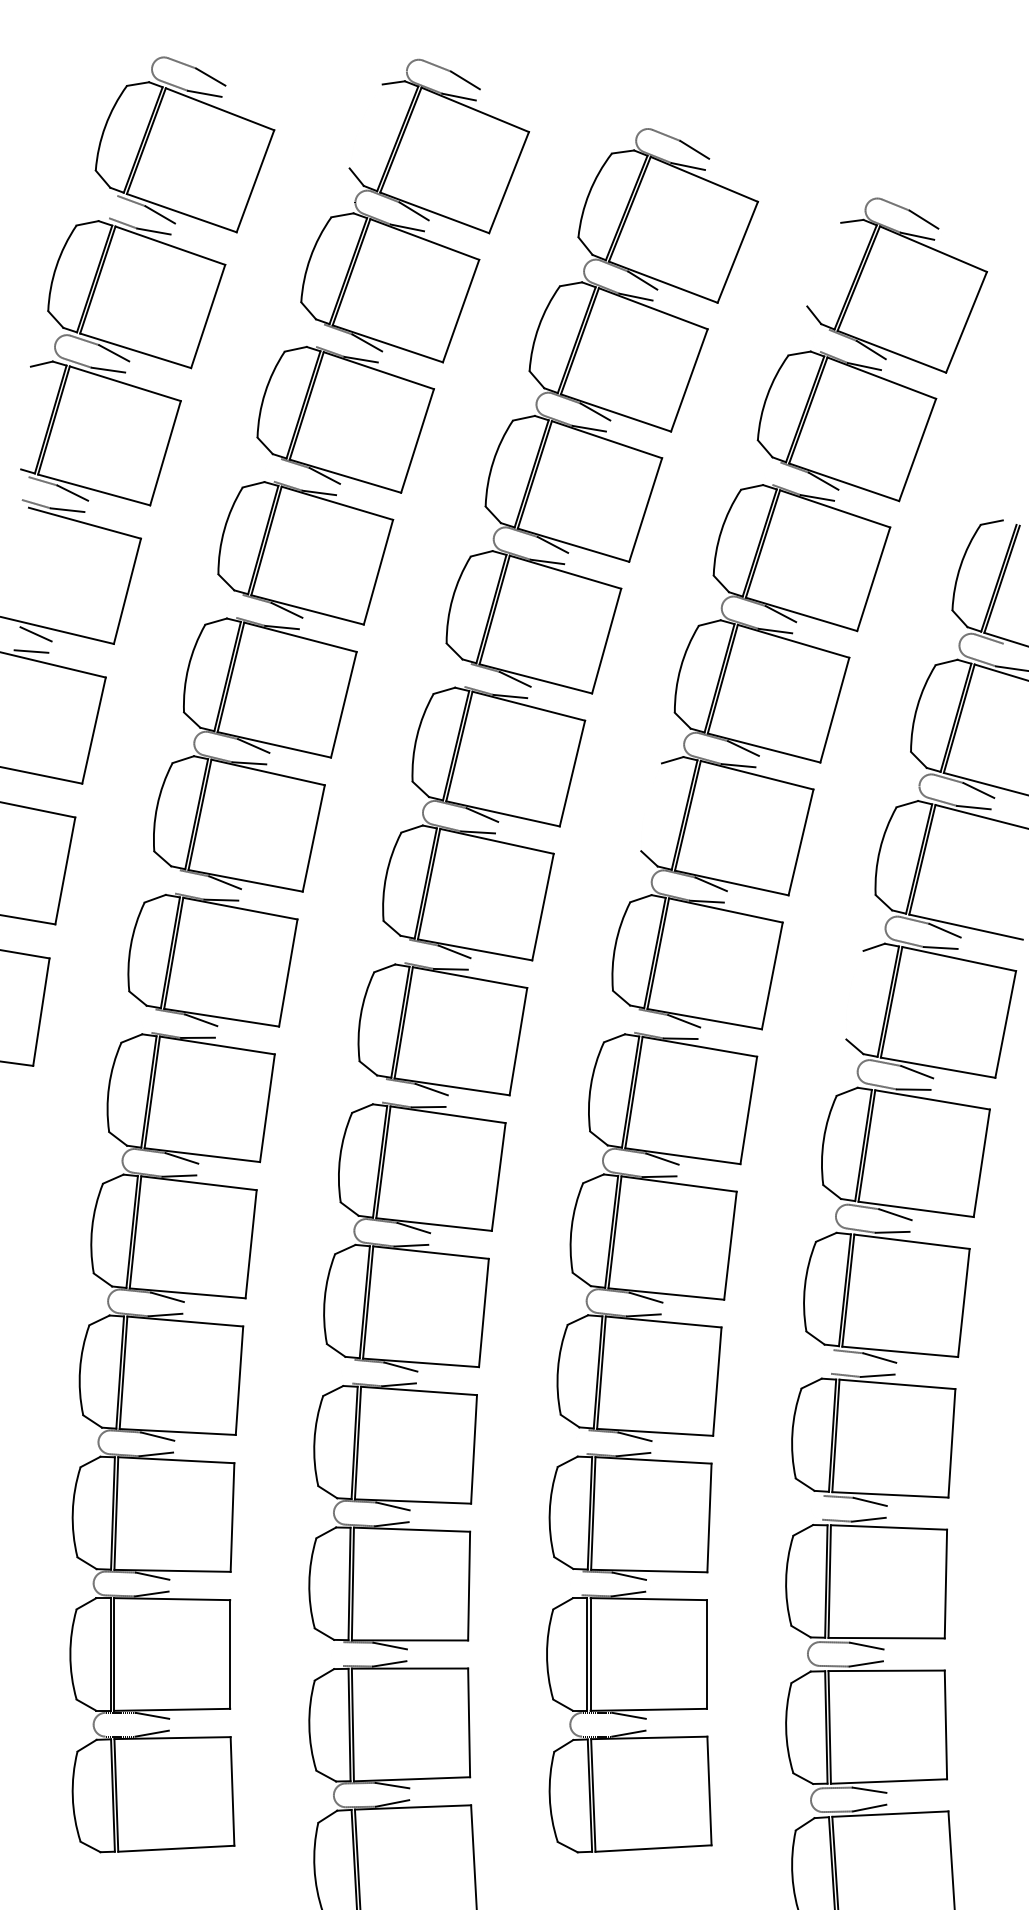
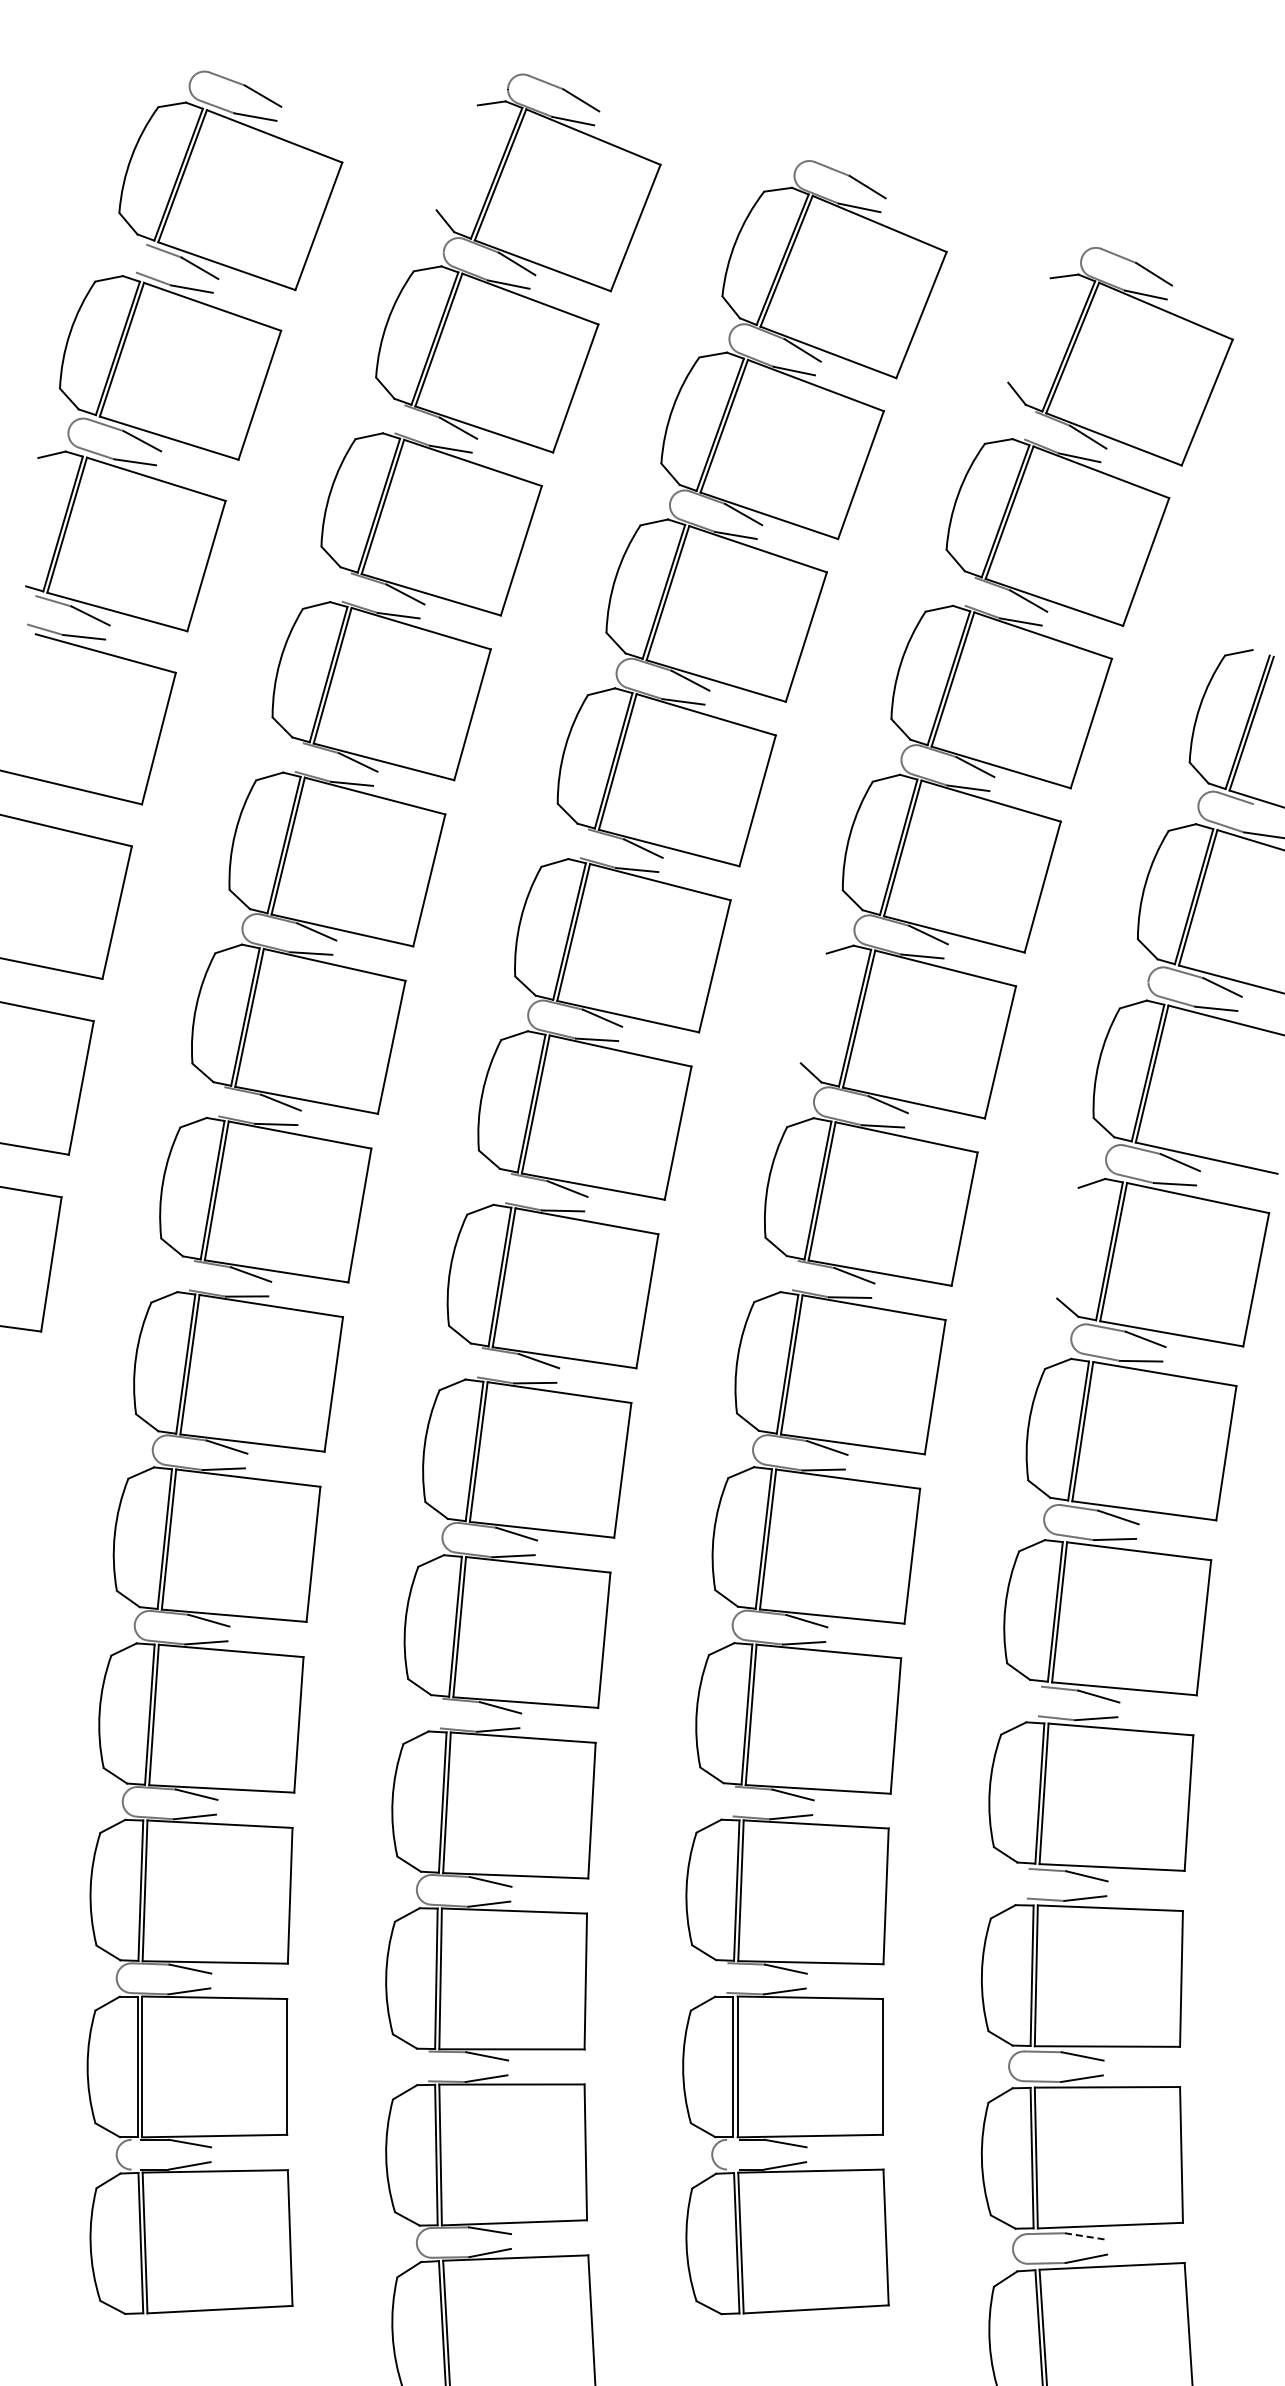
line: (35, 634) -> (44, 792), removed
line: (31, 651) -> (38, 813), removed
line: (869, 1790) -> (1086, 2236), solid -> dashed

